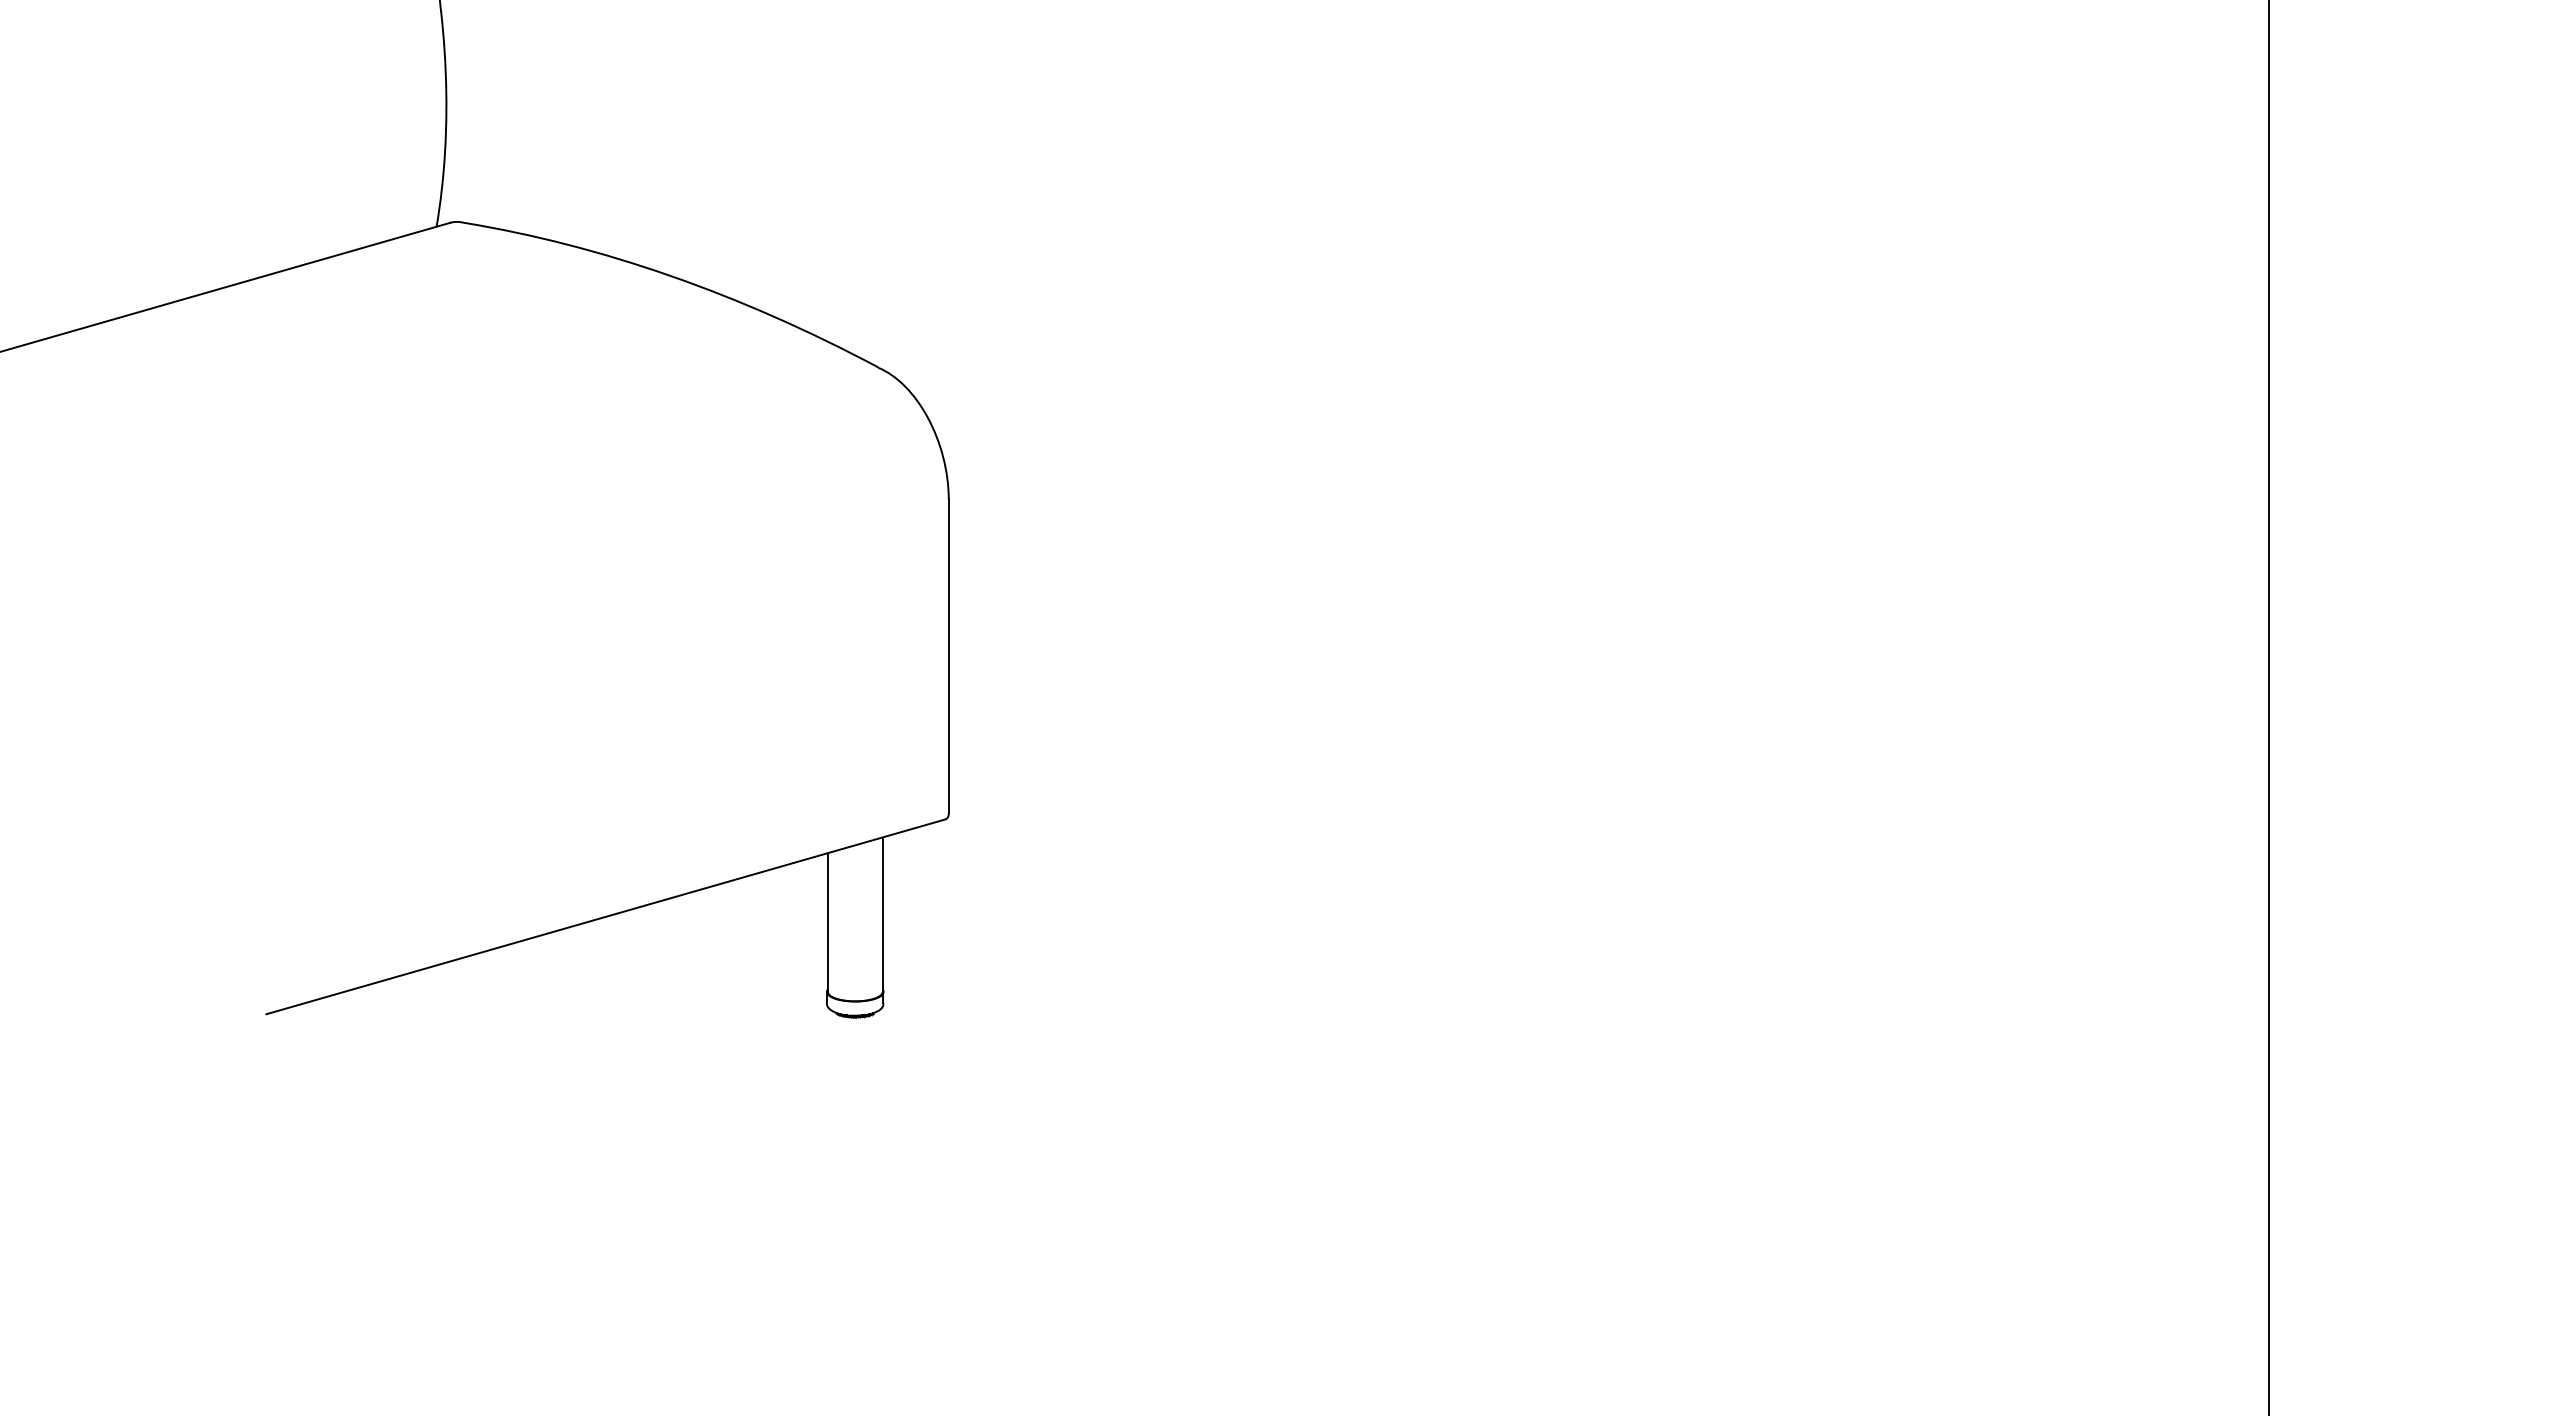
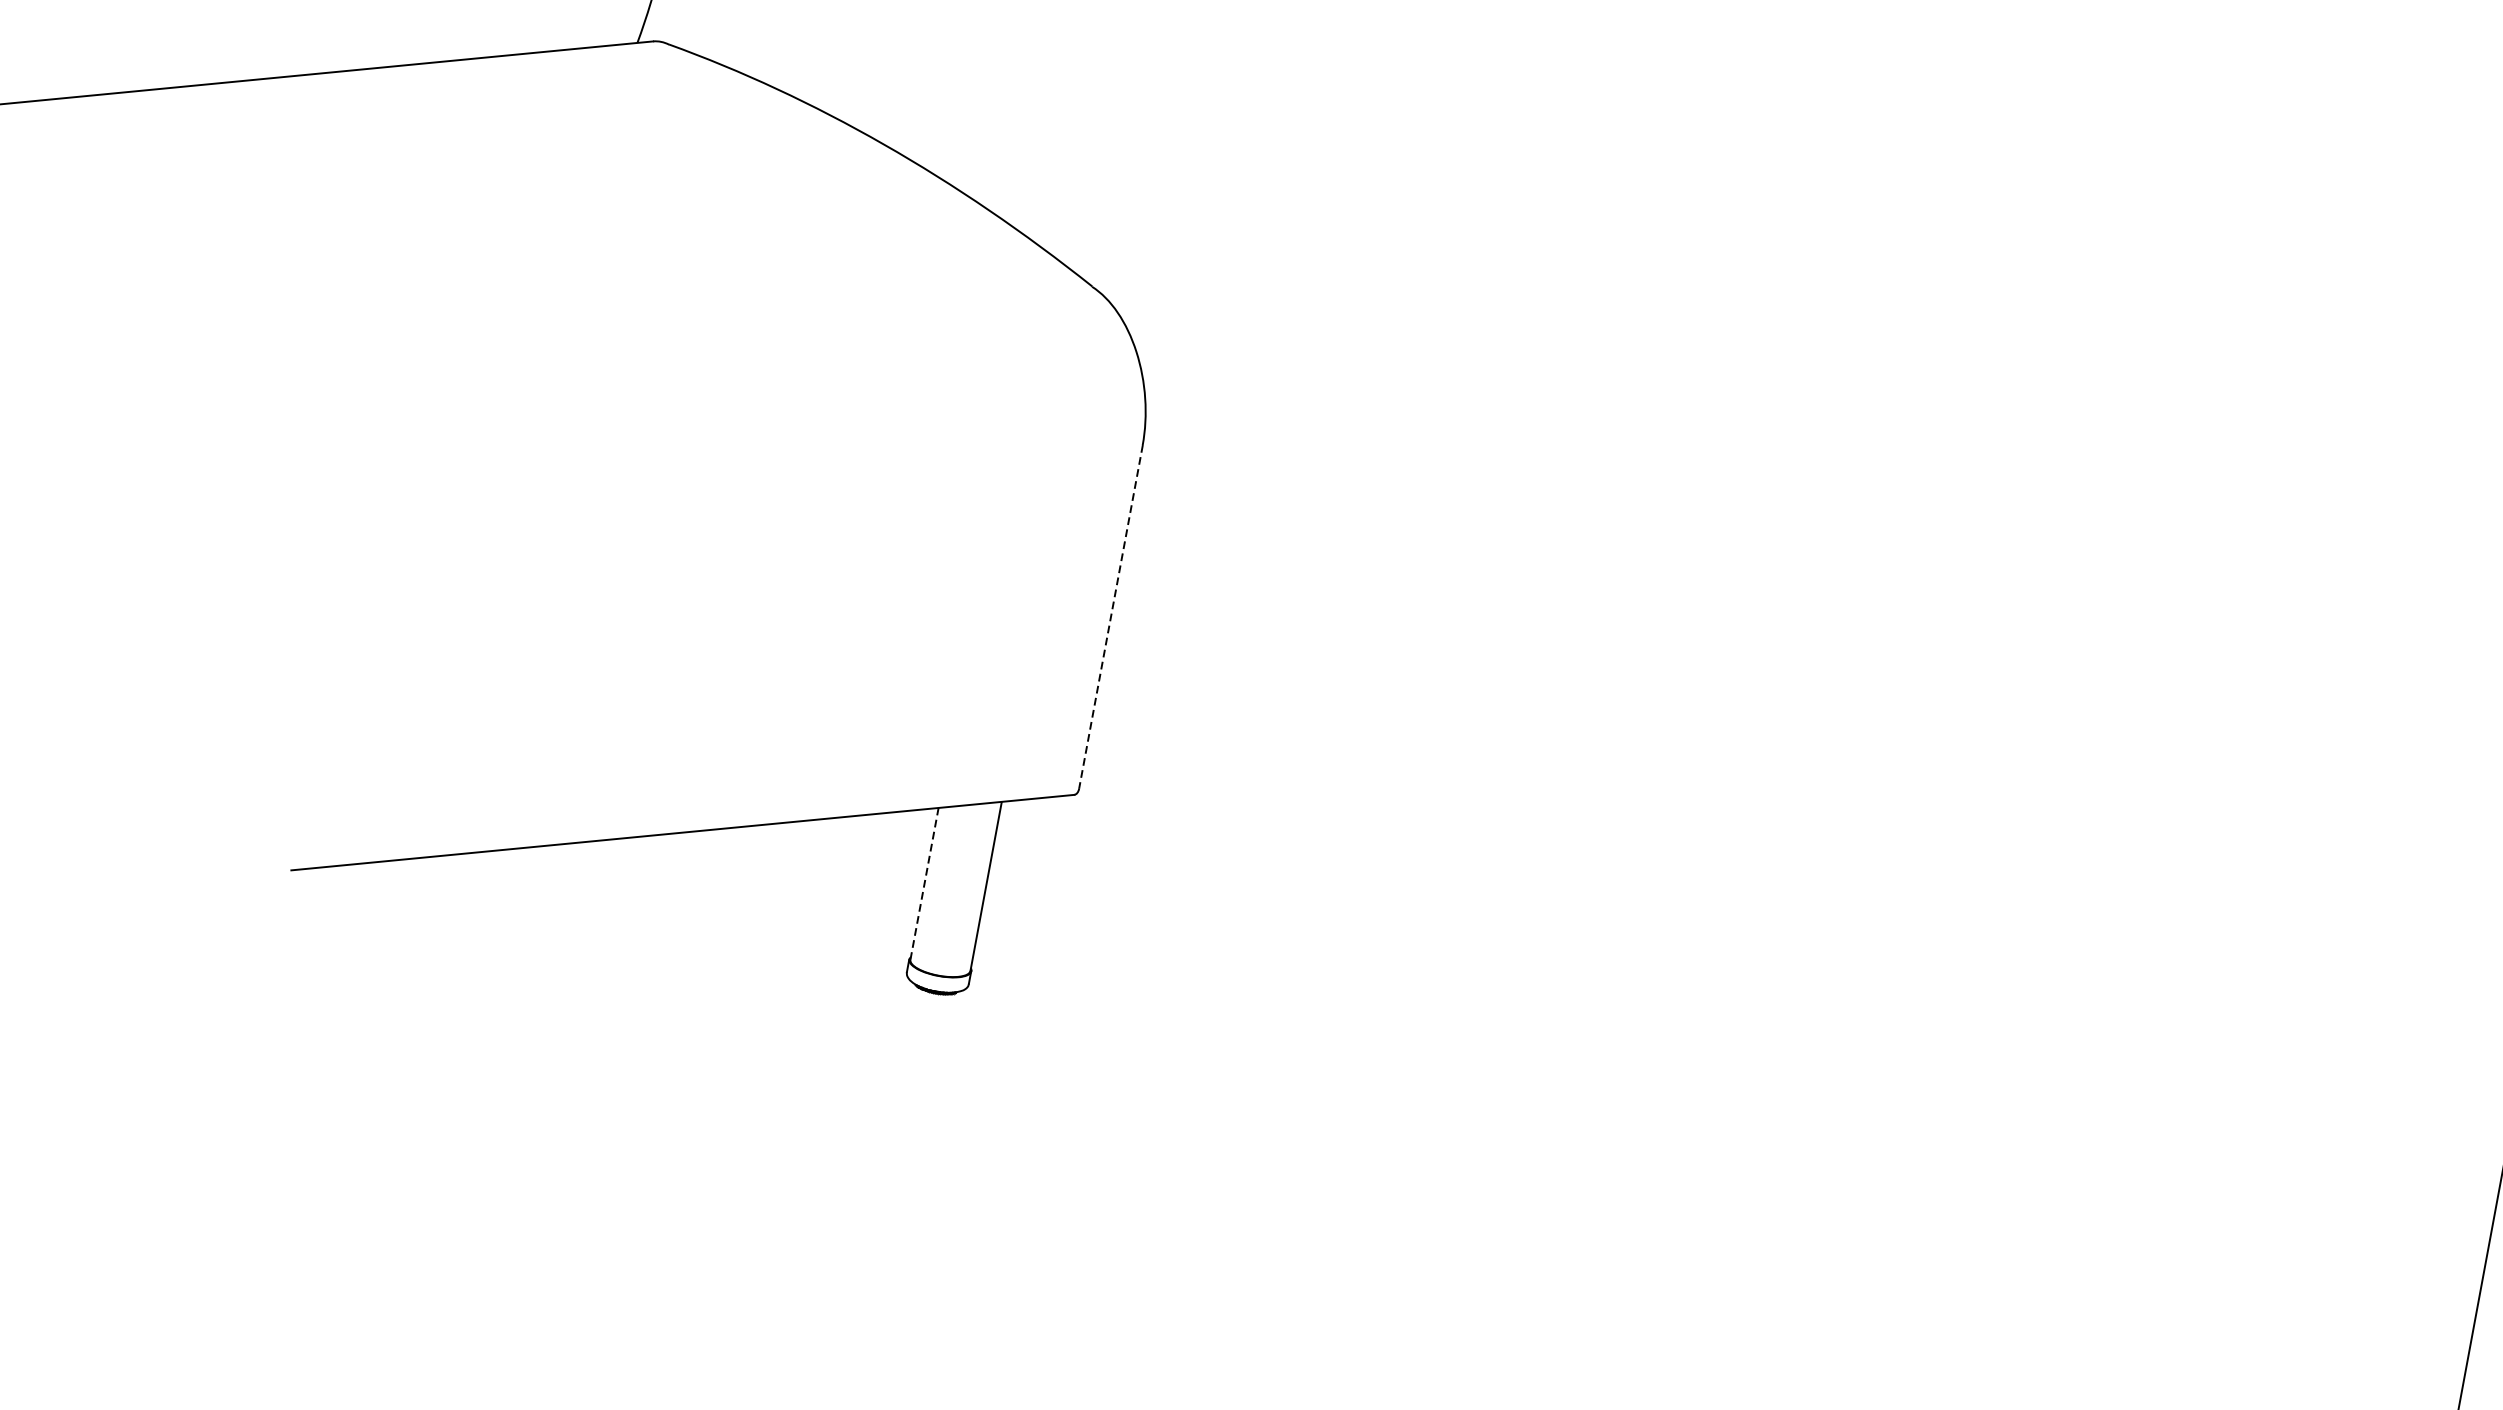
line: (948, 656) -> (1110, 617), solid -> dashed
line: (827, 922) -> (924, 883), solid -> dashed

